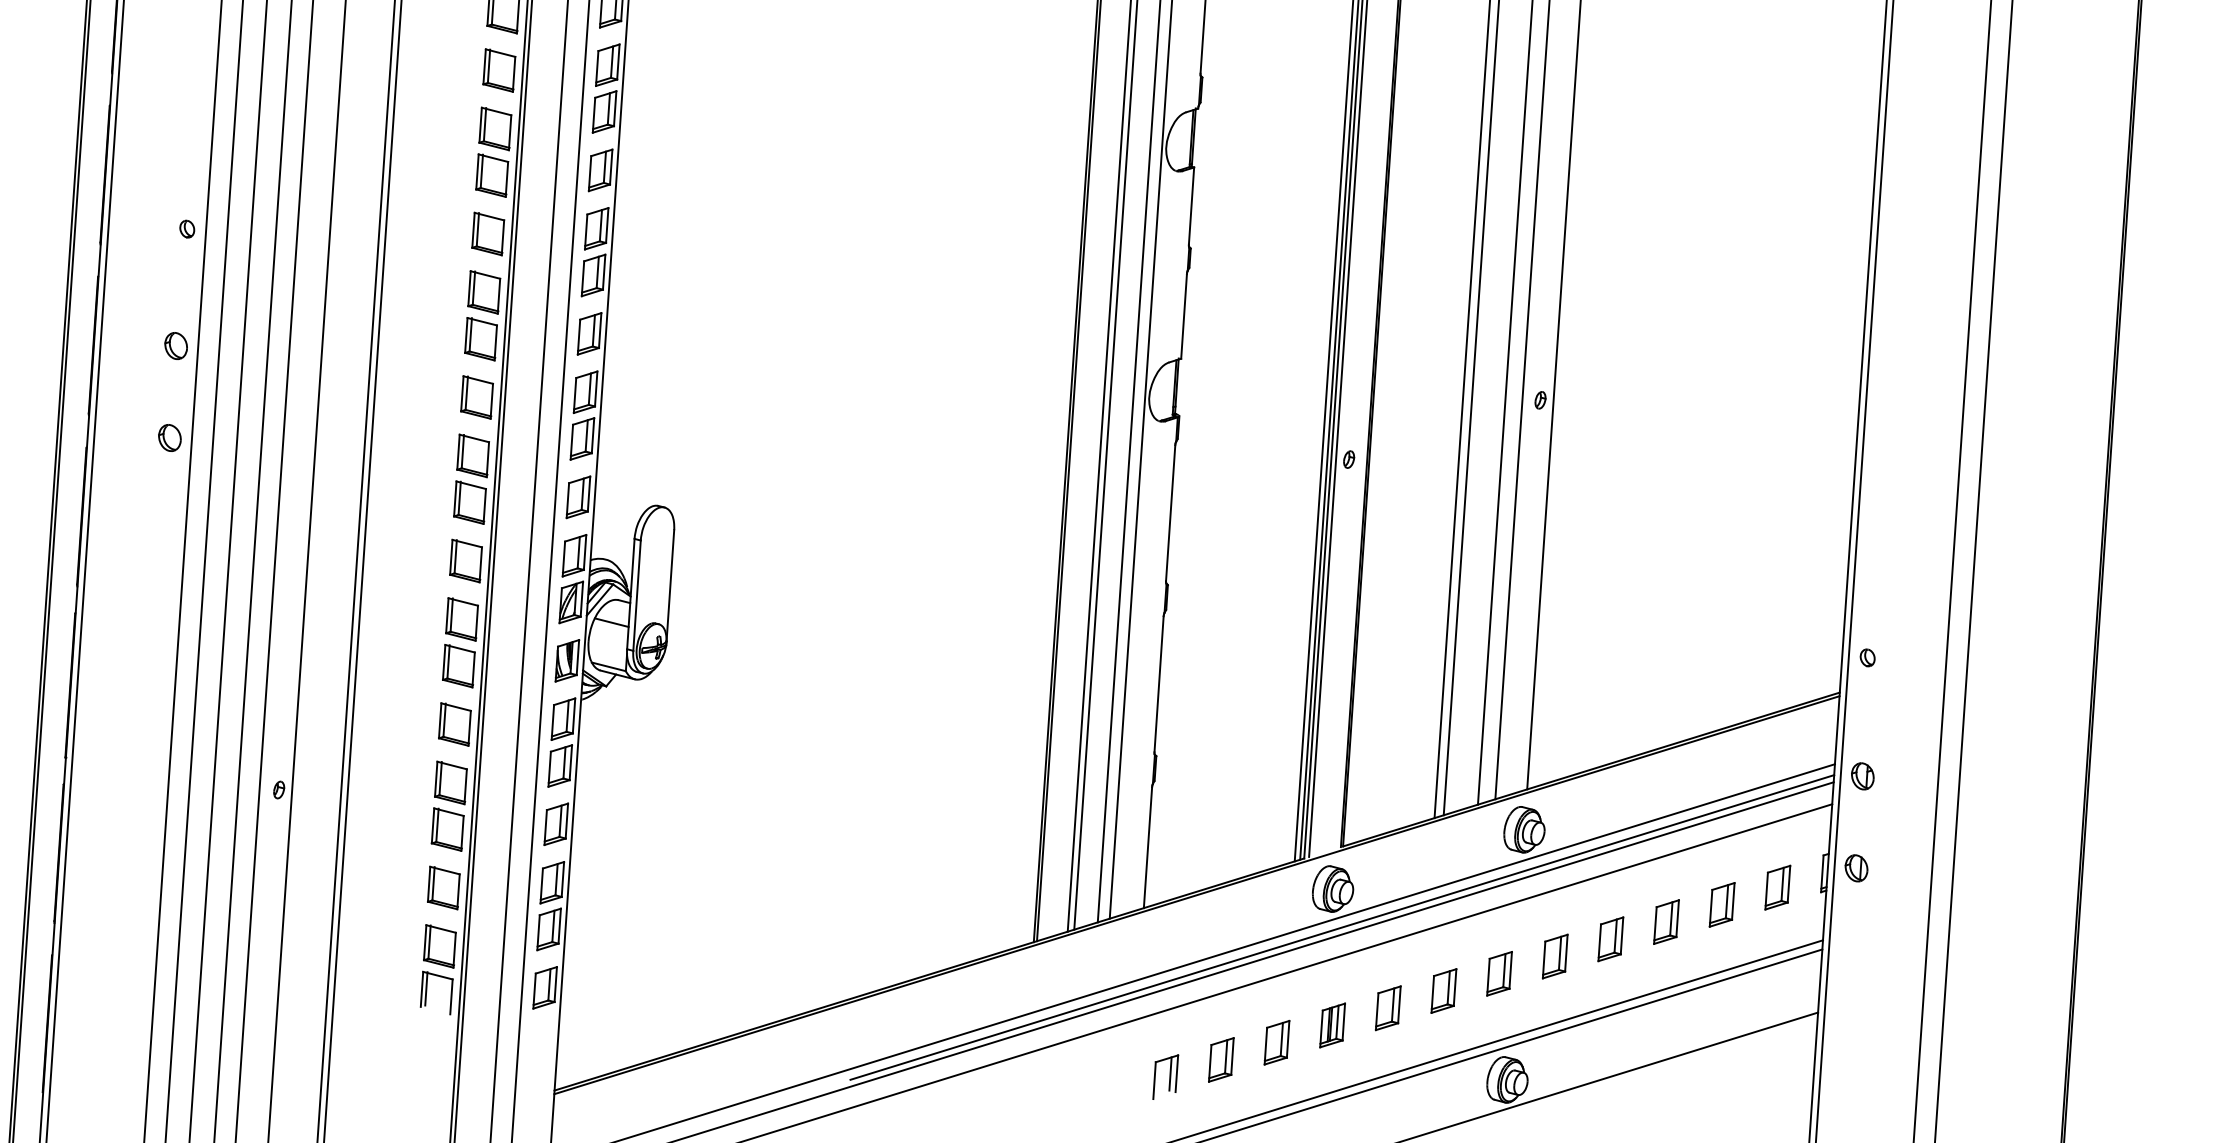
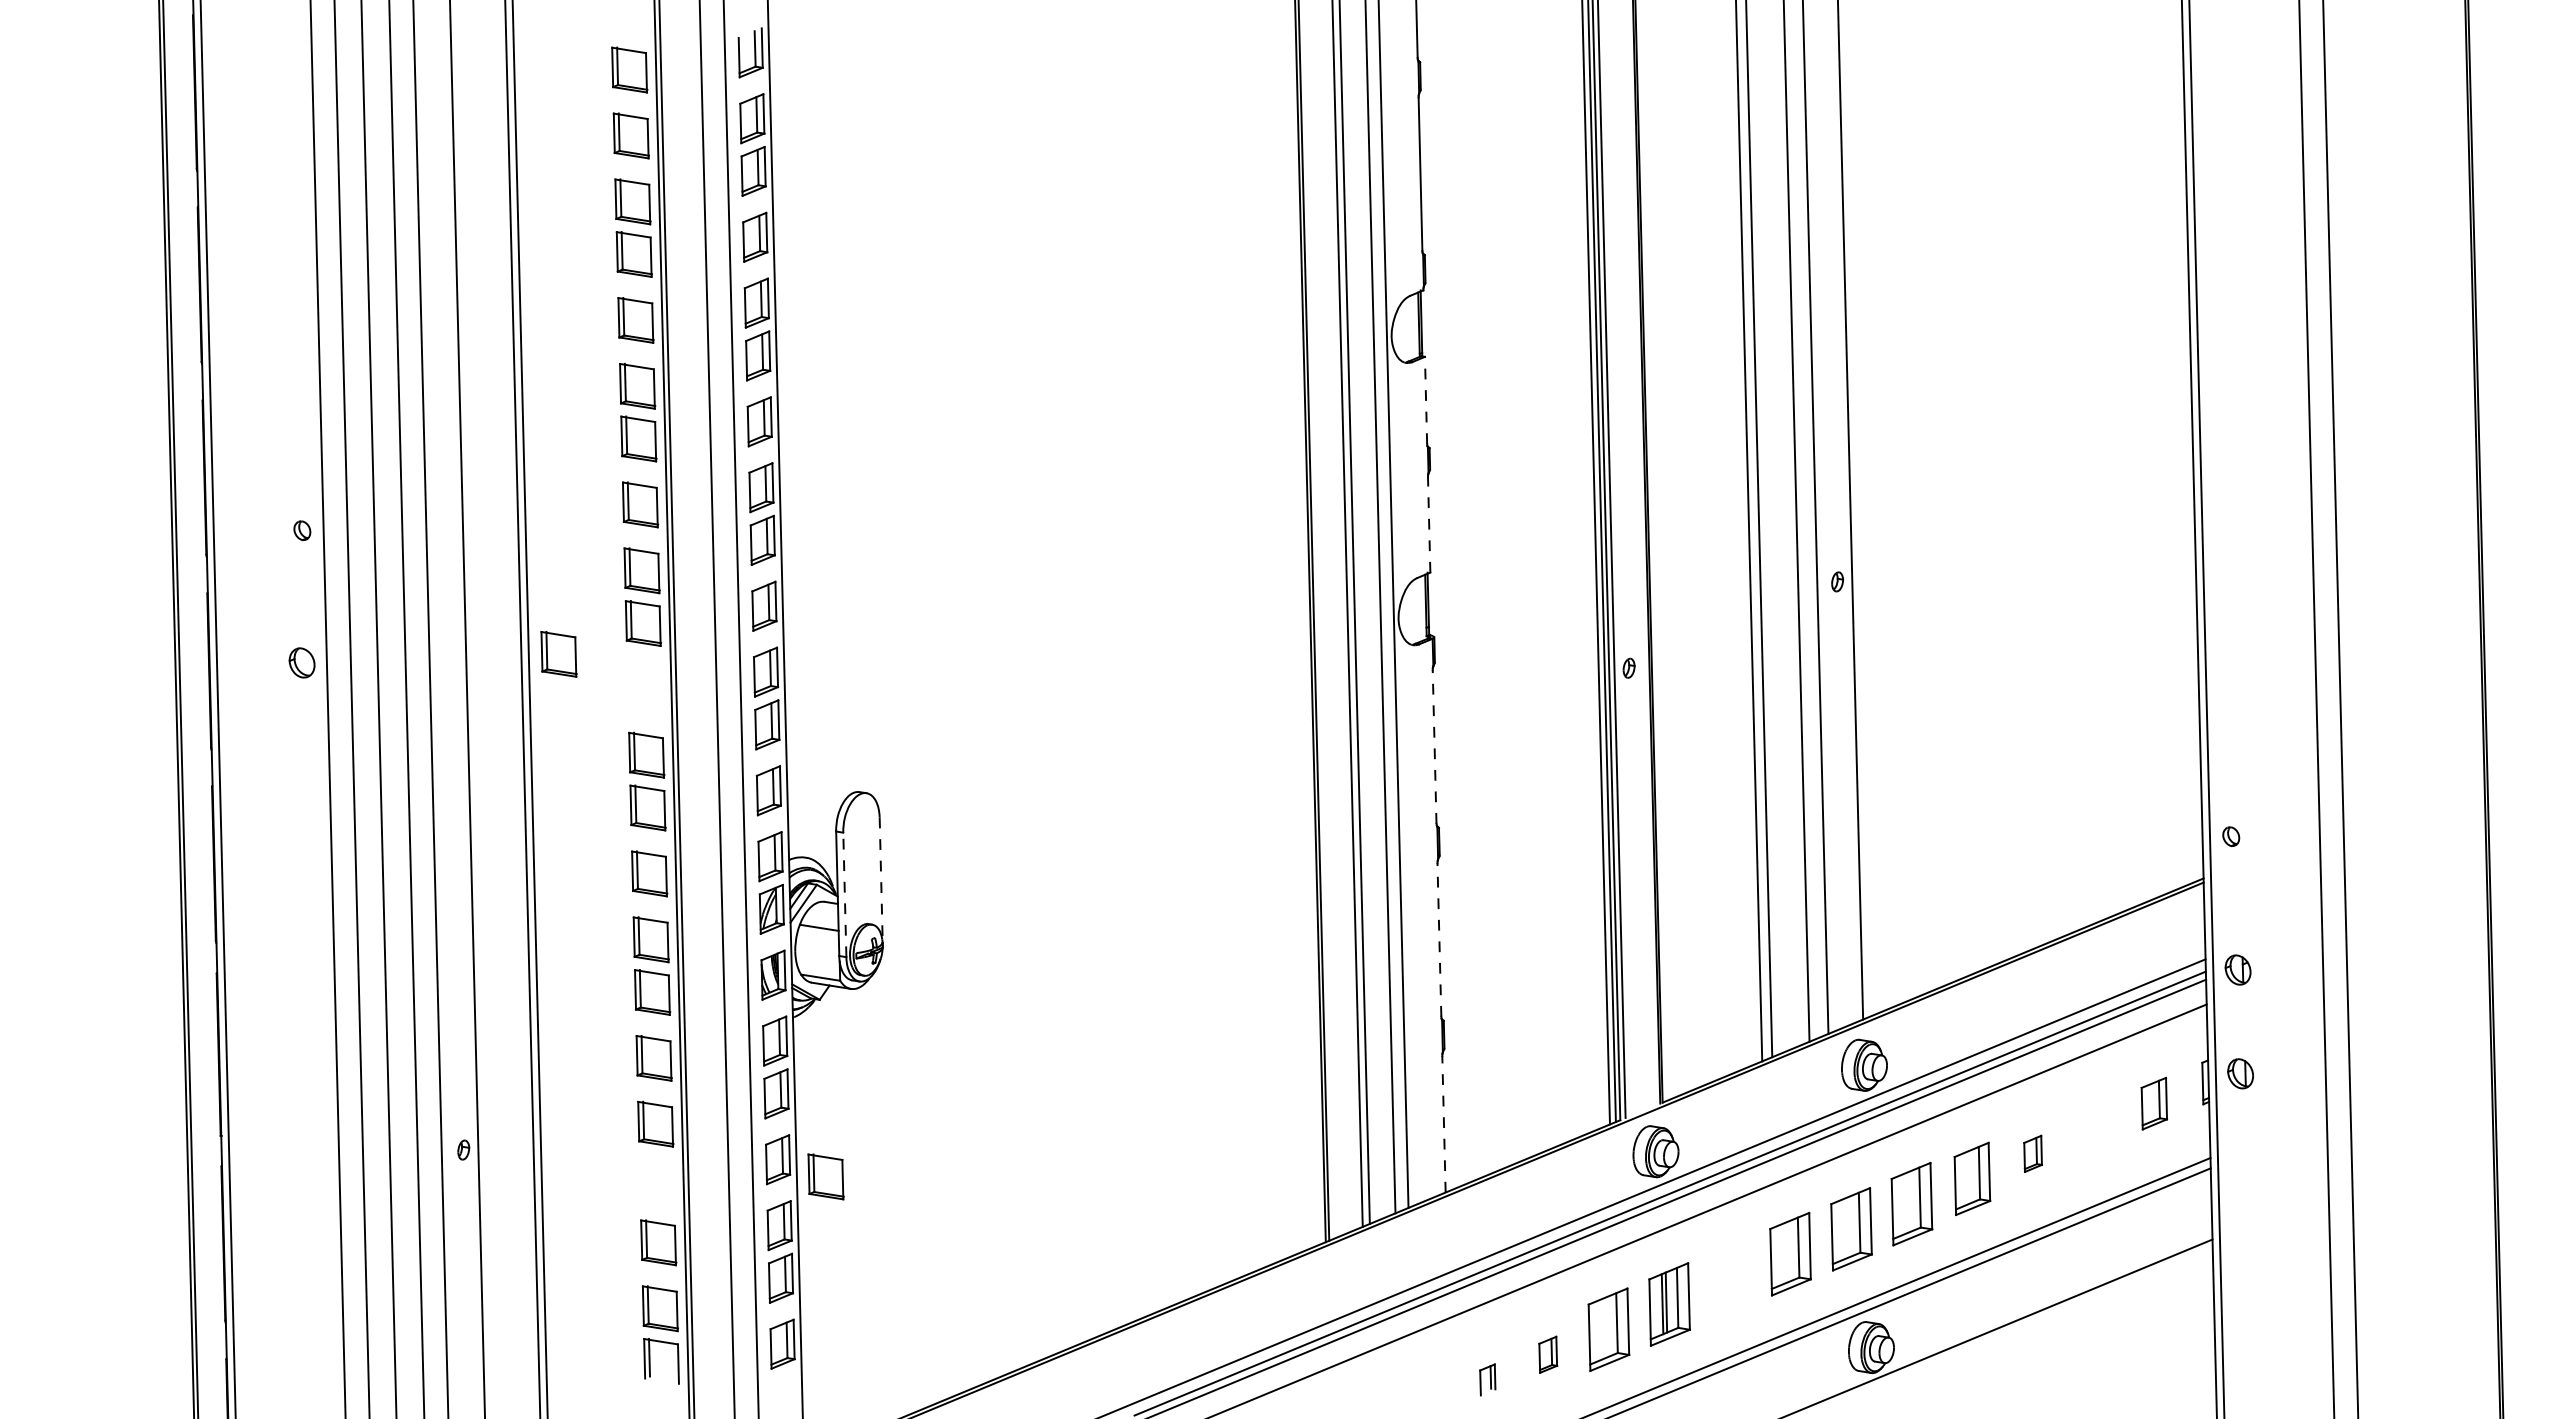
line: (1191, 206) -> (1426, 400), solid -> dashed
line: (1184, 316) -> (1429, 524), solid -> dashed
part: (476, 397) -> (558, 654), moved
part: (169, 437) -> (304, 766), removed
line: (1170, 512) -> (1434, 746), solid -> dashed
line: (670, 585) -> (881, 880), solid -> dashed
line: (636, 595) -> (844, 894), solid -> dashed
line: (1159, 683) -> (1439, 939), solid -> dashed
part: (447, 829) -> (825, 1176), moved
line: (1147, 846) -> (1443, 1123), solid -> dashed
part: (1721, 904) -> (2093, 1128), removed
part: (1665, 921) -> (2032, 1153), size x0.7
part: (1610, 938) -> (1972, 1178), size x1.4
part: (1554, 956) -> (1911, 1203), size x1.6
part: (1498, 973) -> (1850, 1228), size x1.6
part: (1443, 991) -> (1790, 1254), size x1.6
part: (1387, 1008) -> (1729, 1279), removed
part: (1332, 1025) -> (1669, 1304), size x1.6
part: (1276, 1042) -> (1608, 1329), size x1.6
part: (1220, 1059) -> (1547, 1354), size x0.7
part: (1165, 1076) -> (1487, 1379), size x0.6

